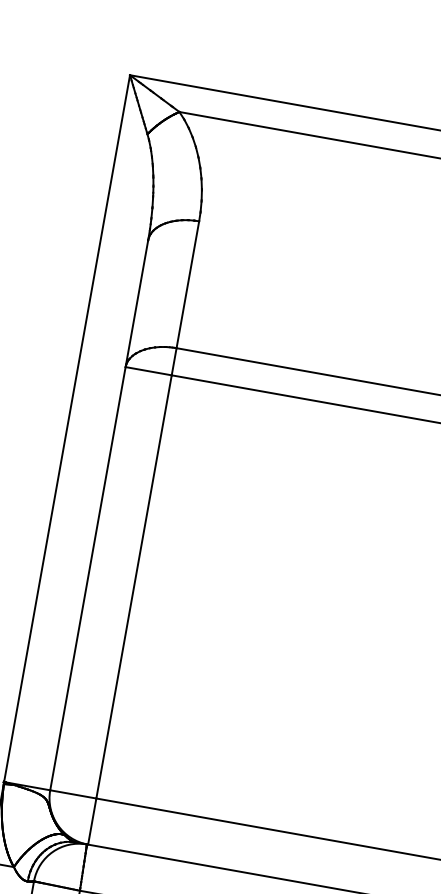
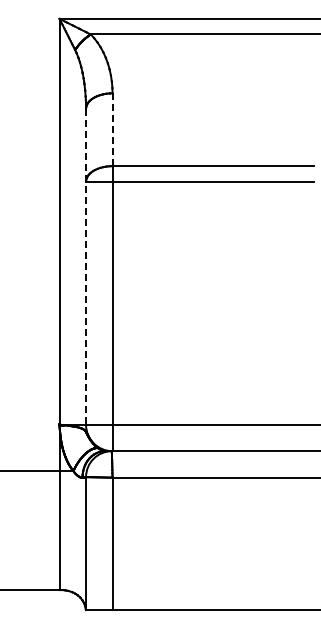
line: (187, 286) -> (112, 130), solid -> dashed
line: (100, 514) -> (86, 266), solid -> dashed

